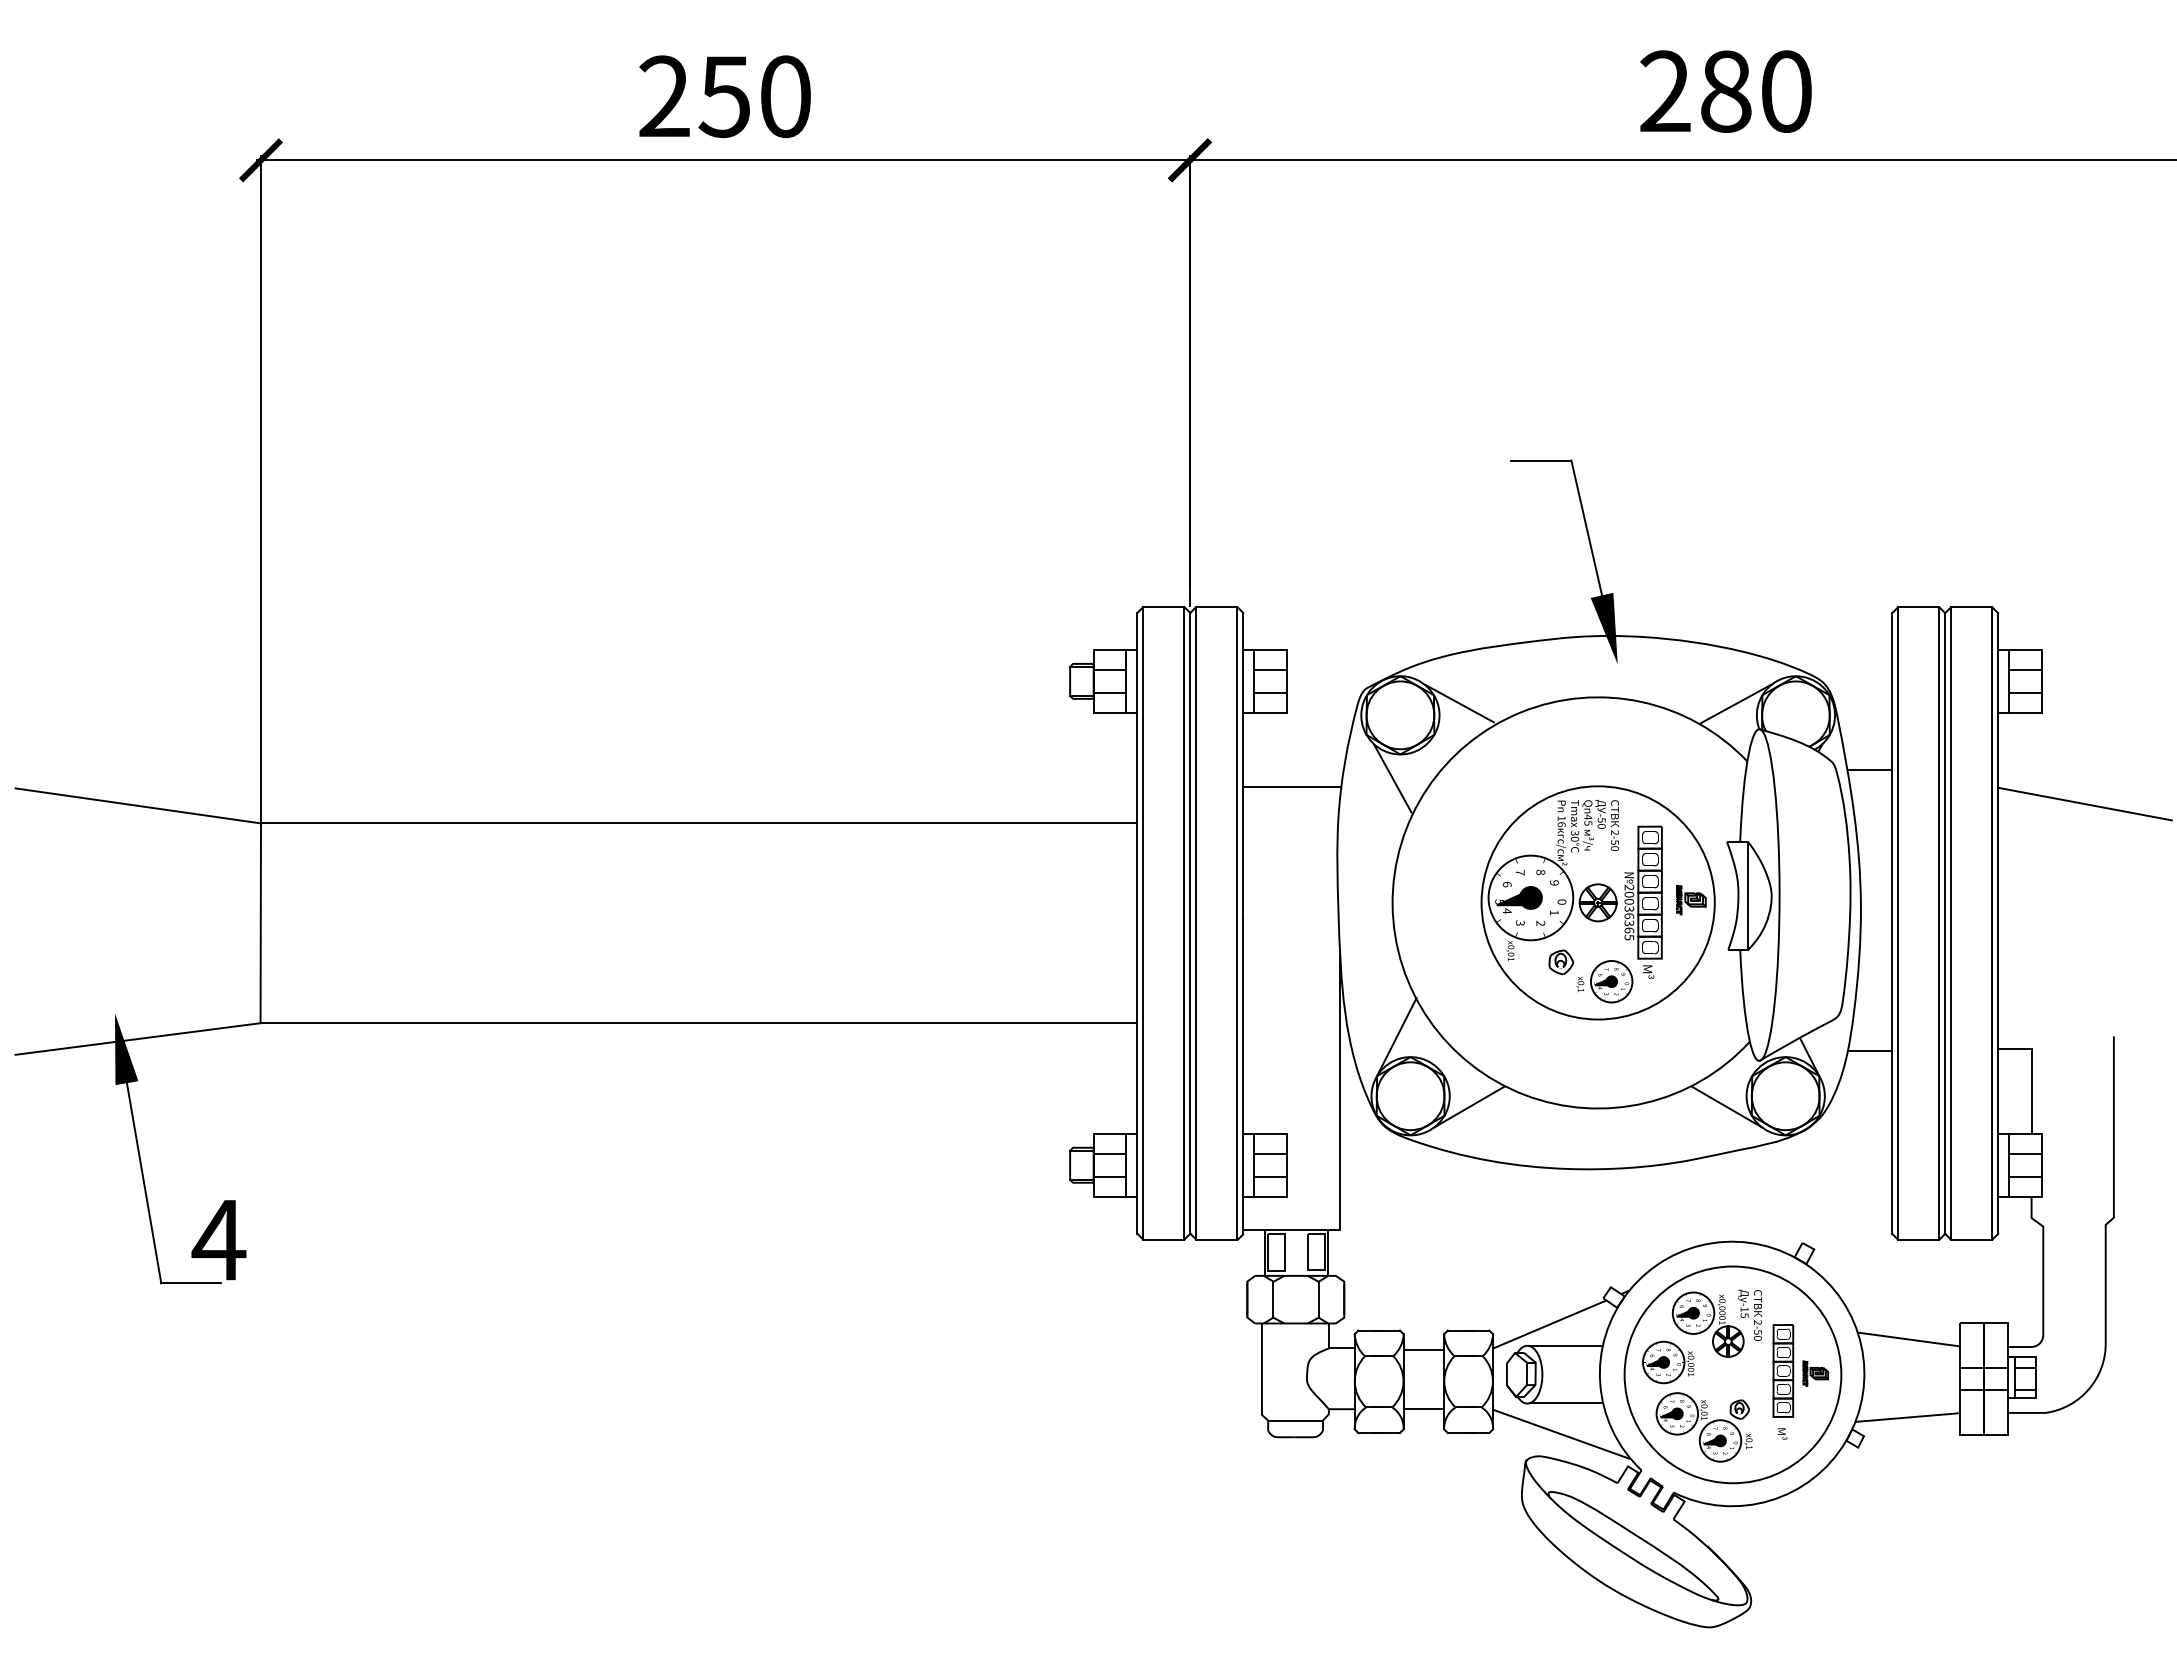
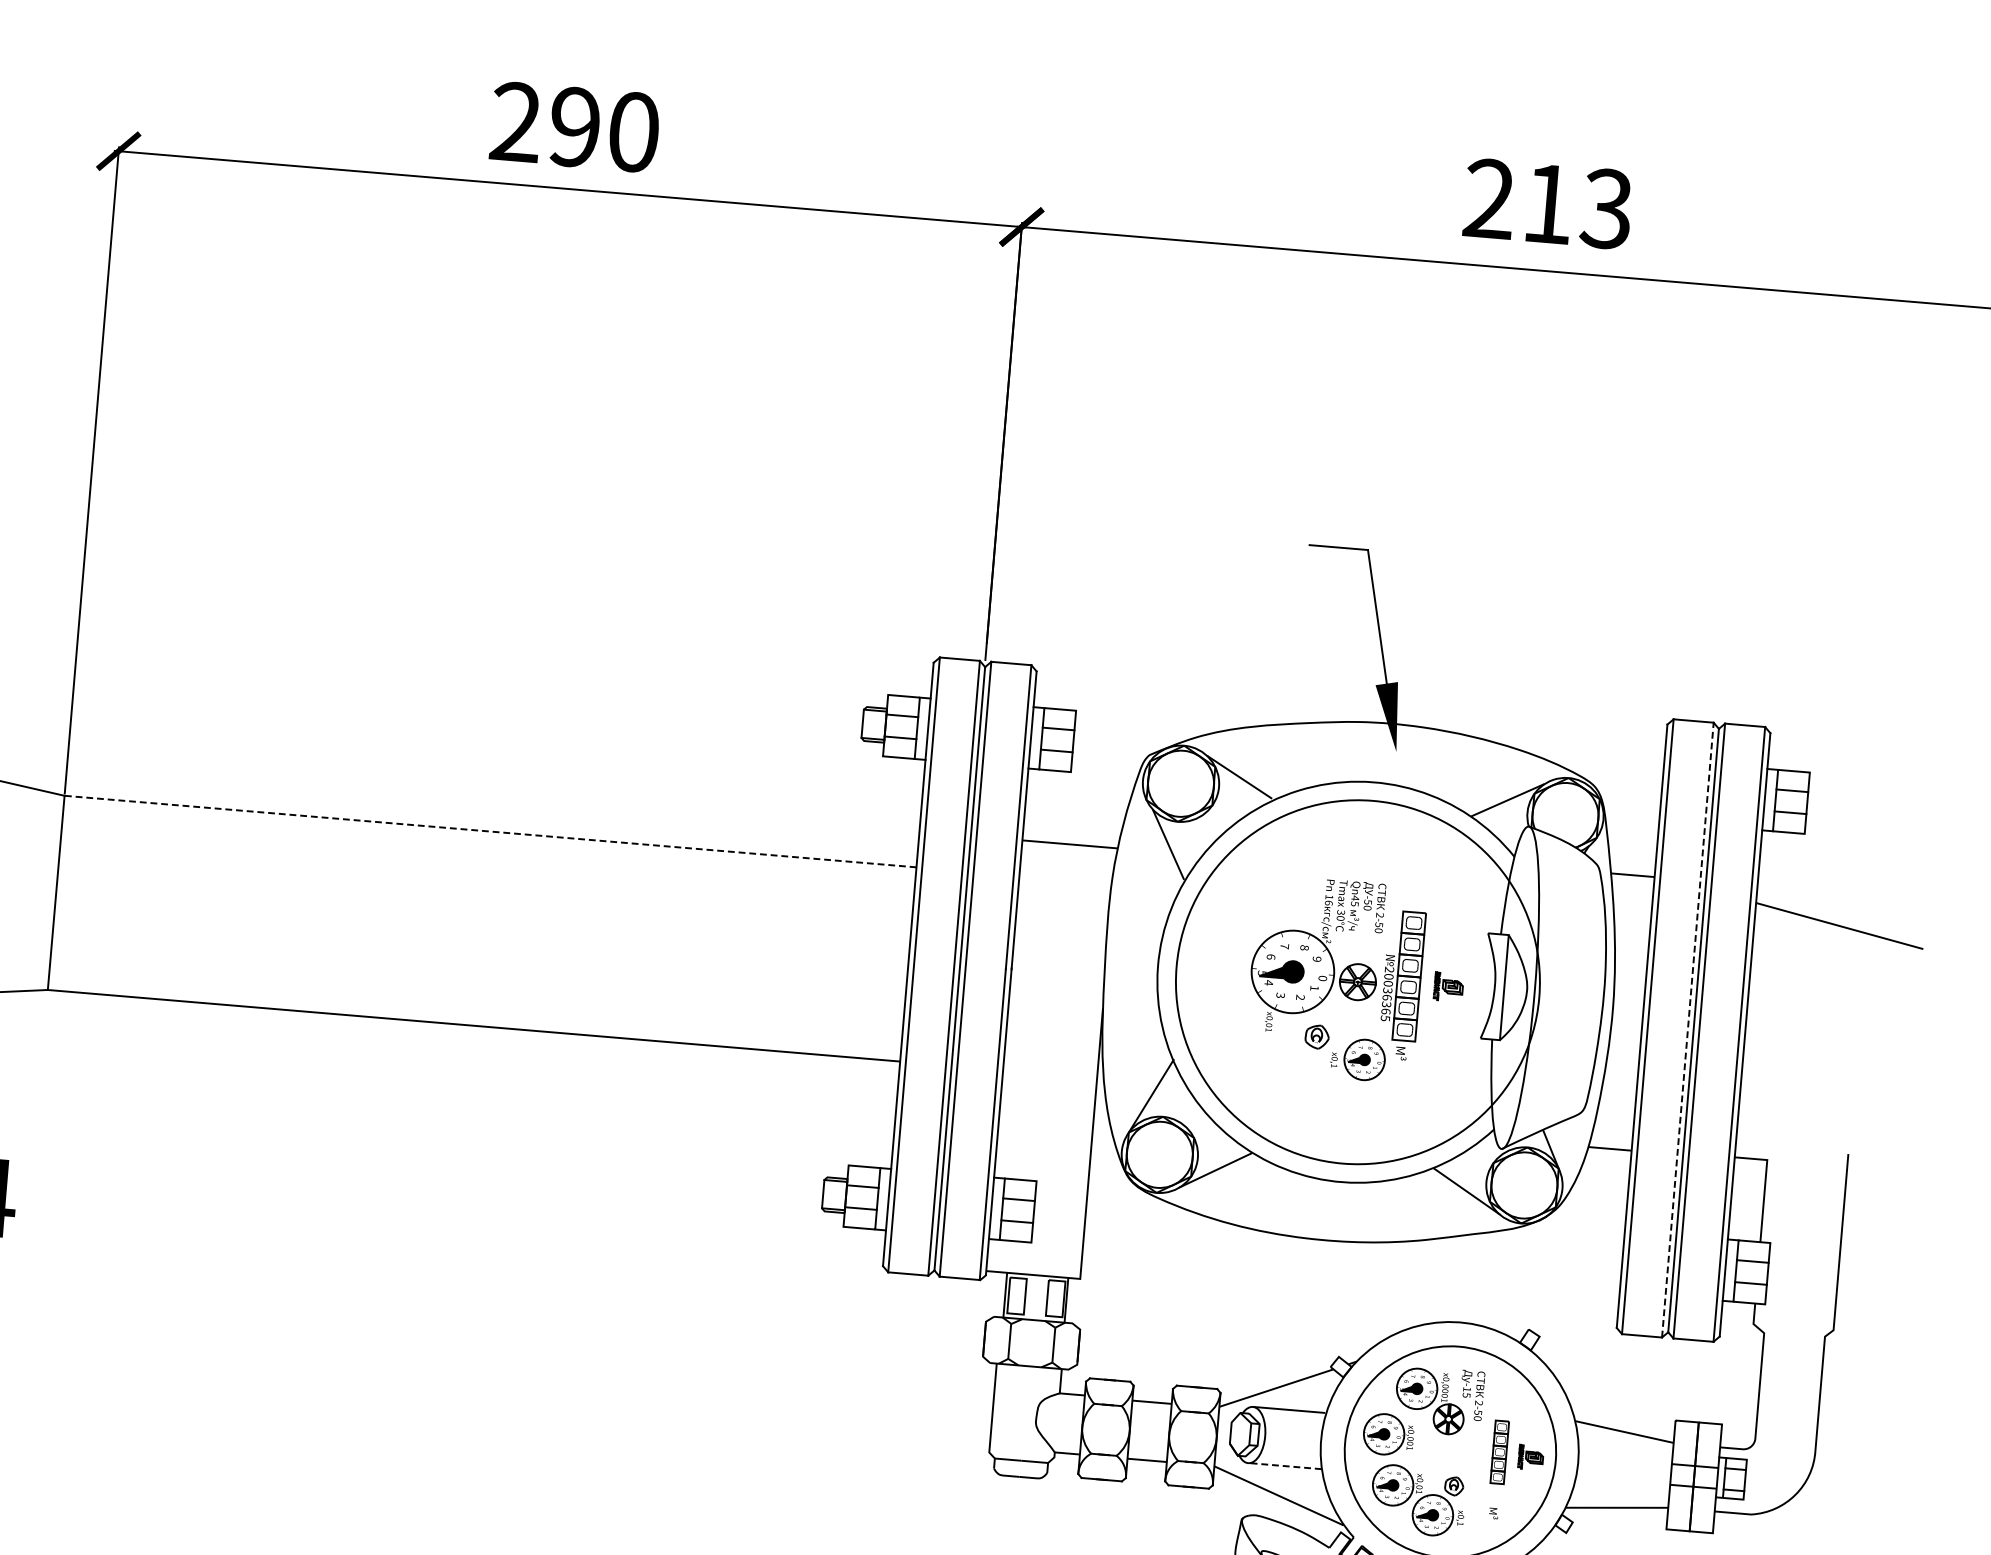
text: (1756, 91) -> (1578, 206), 280 -> 213
text: (723, 96) -> (573, 126), 250 -> 290
line: (698, 823) -> (489, 831), solid -> dashed
circle: (1597, 902) -> (1357, 981), size x1.6
line: (1939, 923) -> (1688, 1030), solid -> dashed
part: (1783, 1370) -> (1499, 1451), size x0.7
line: (1565, 1403) -> (1285, 1466), solid -> dashed

